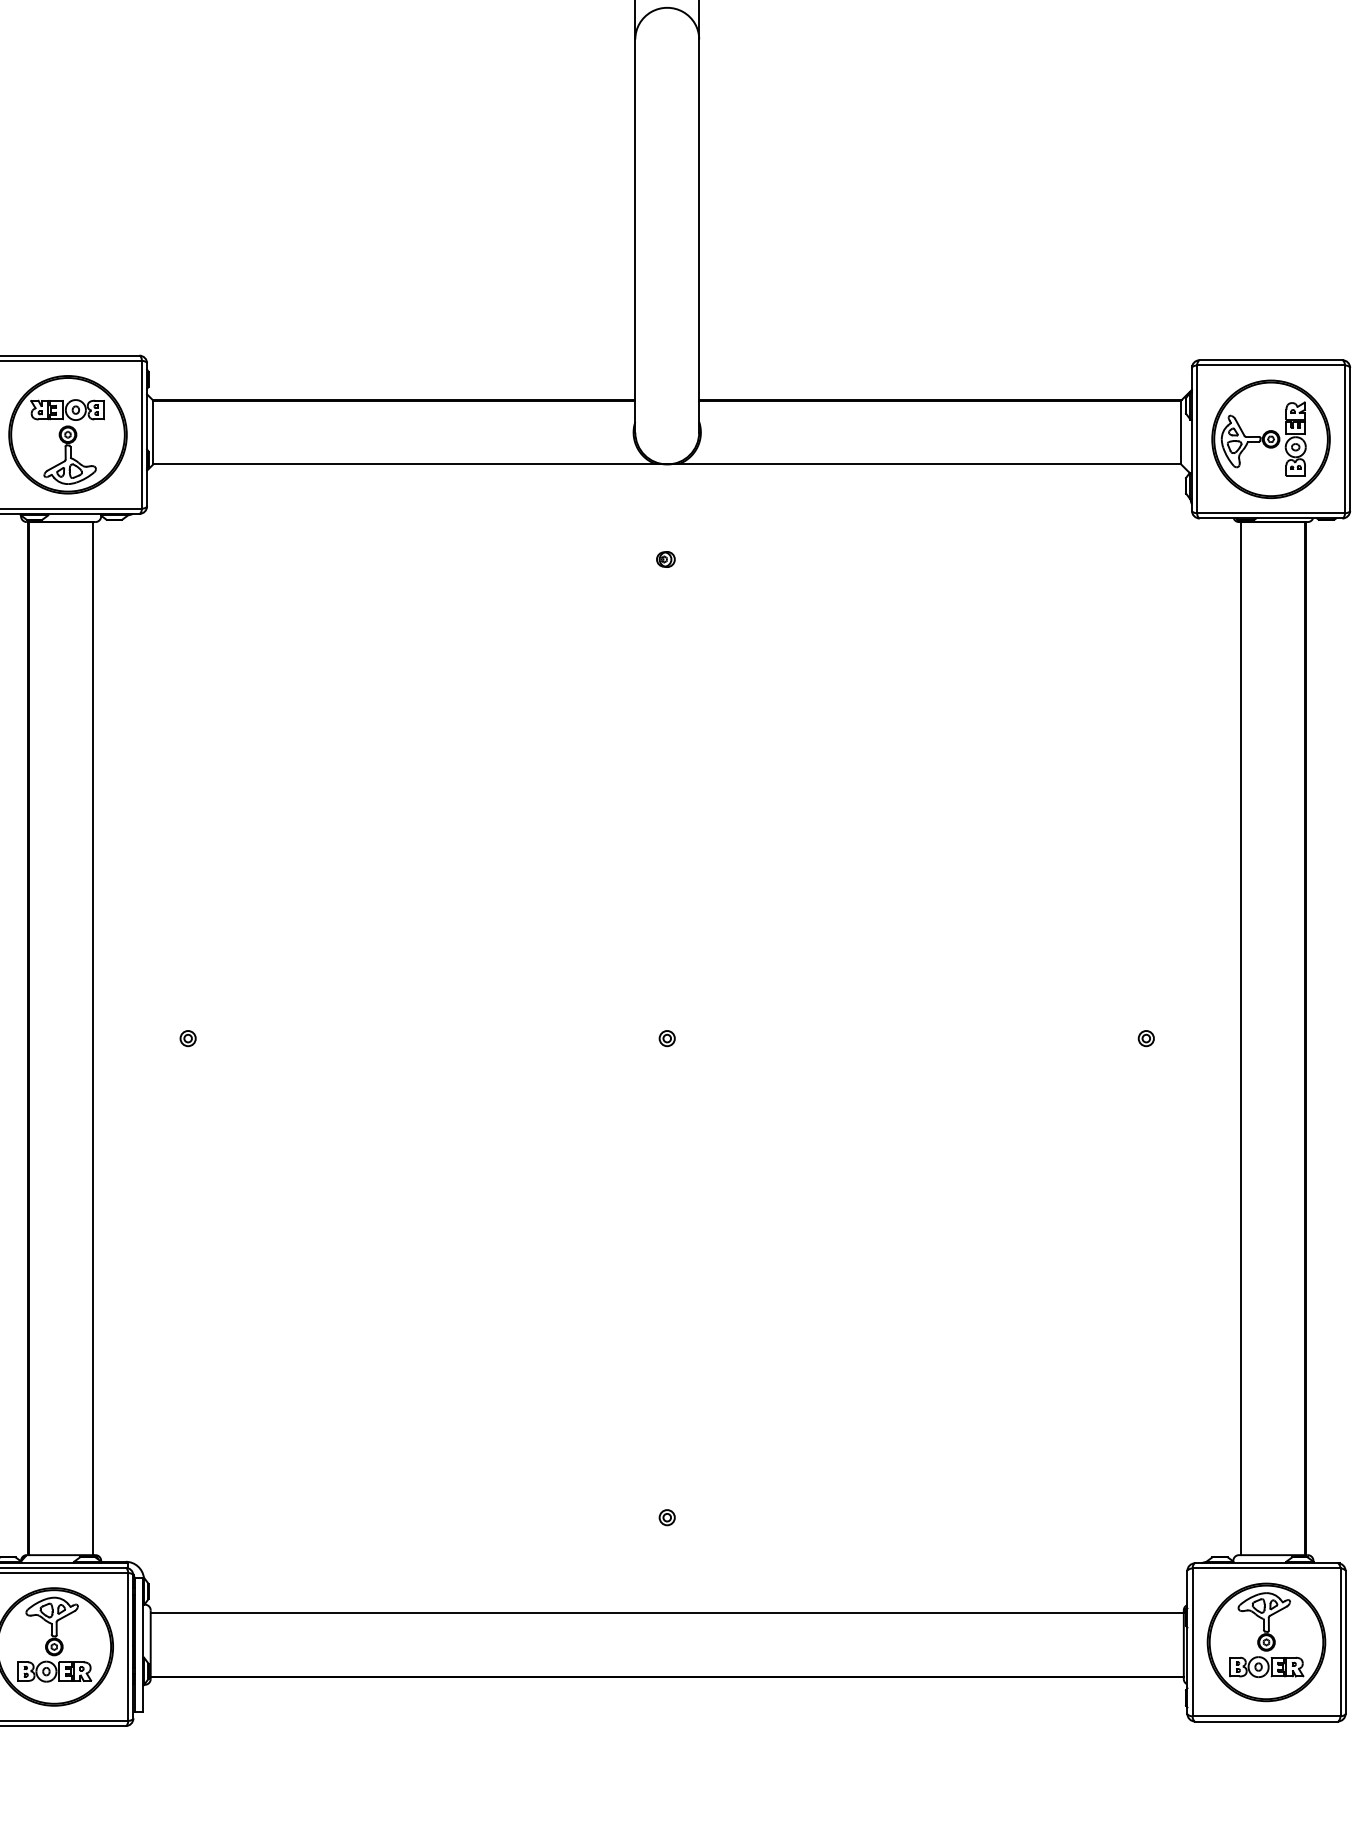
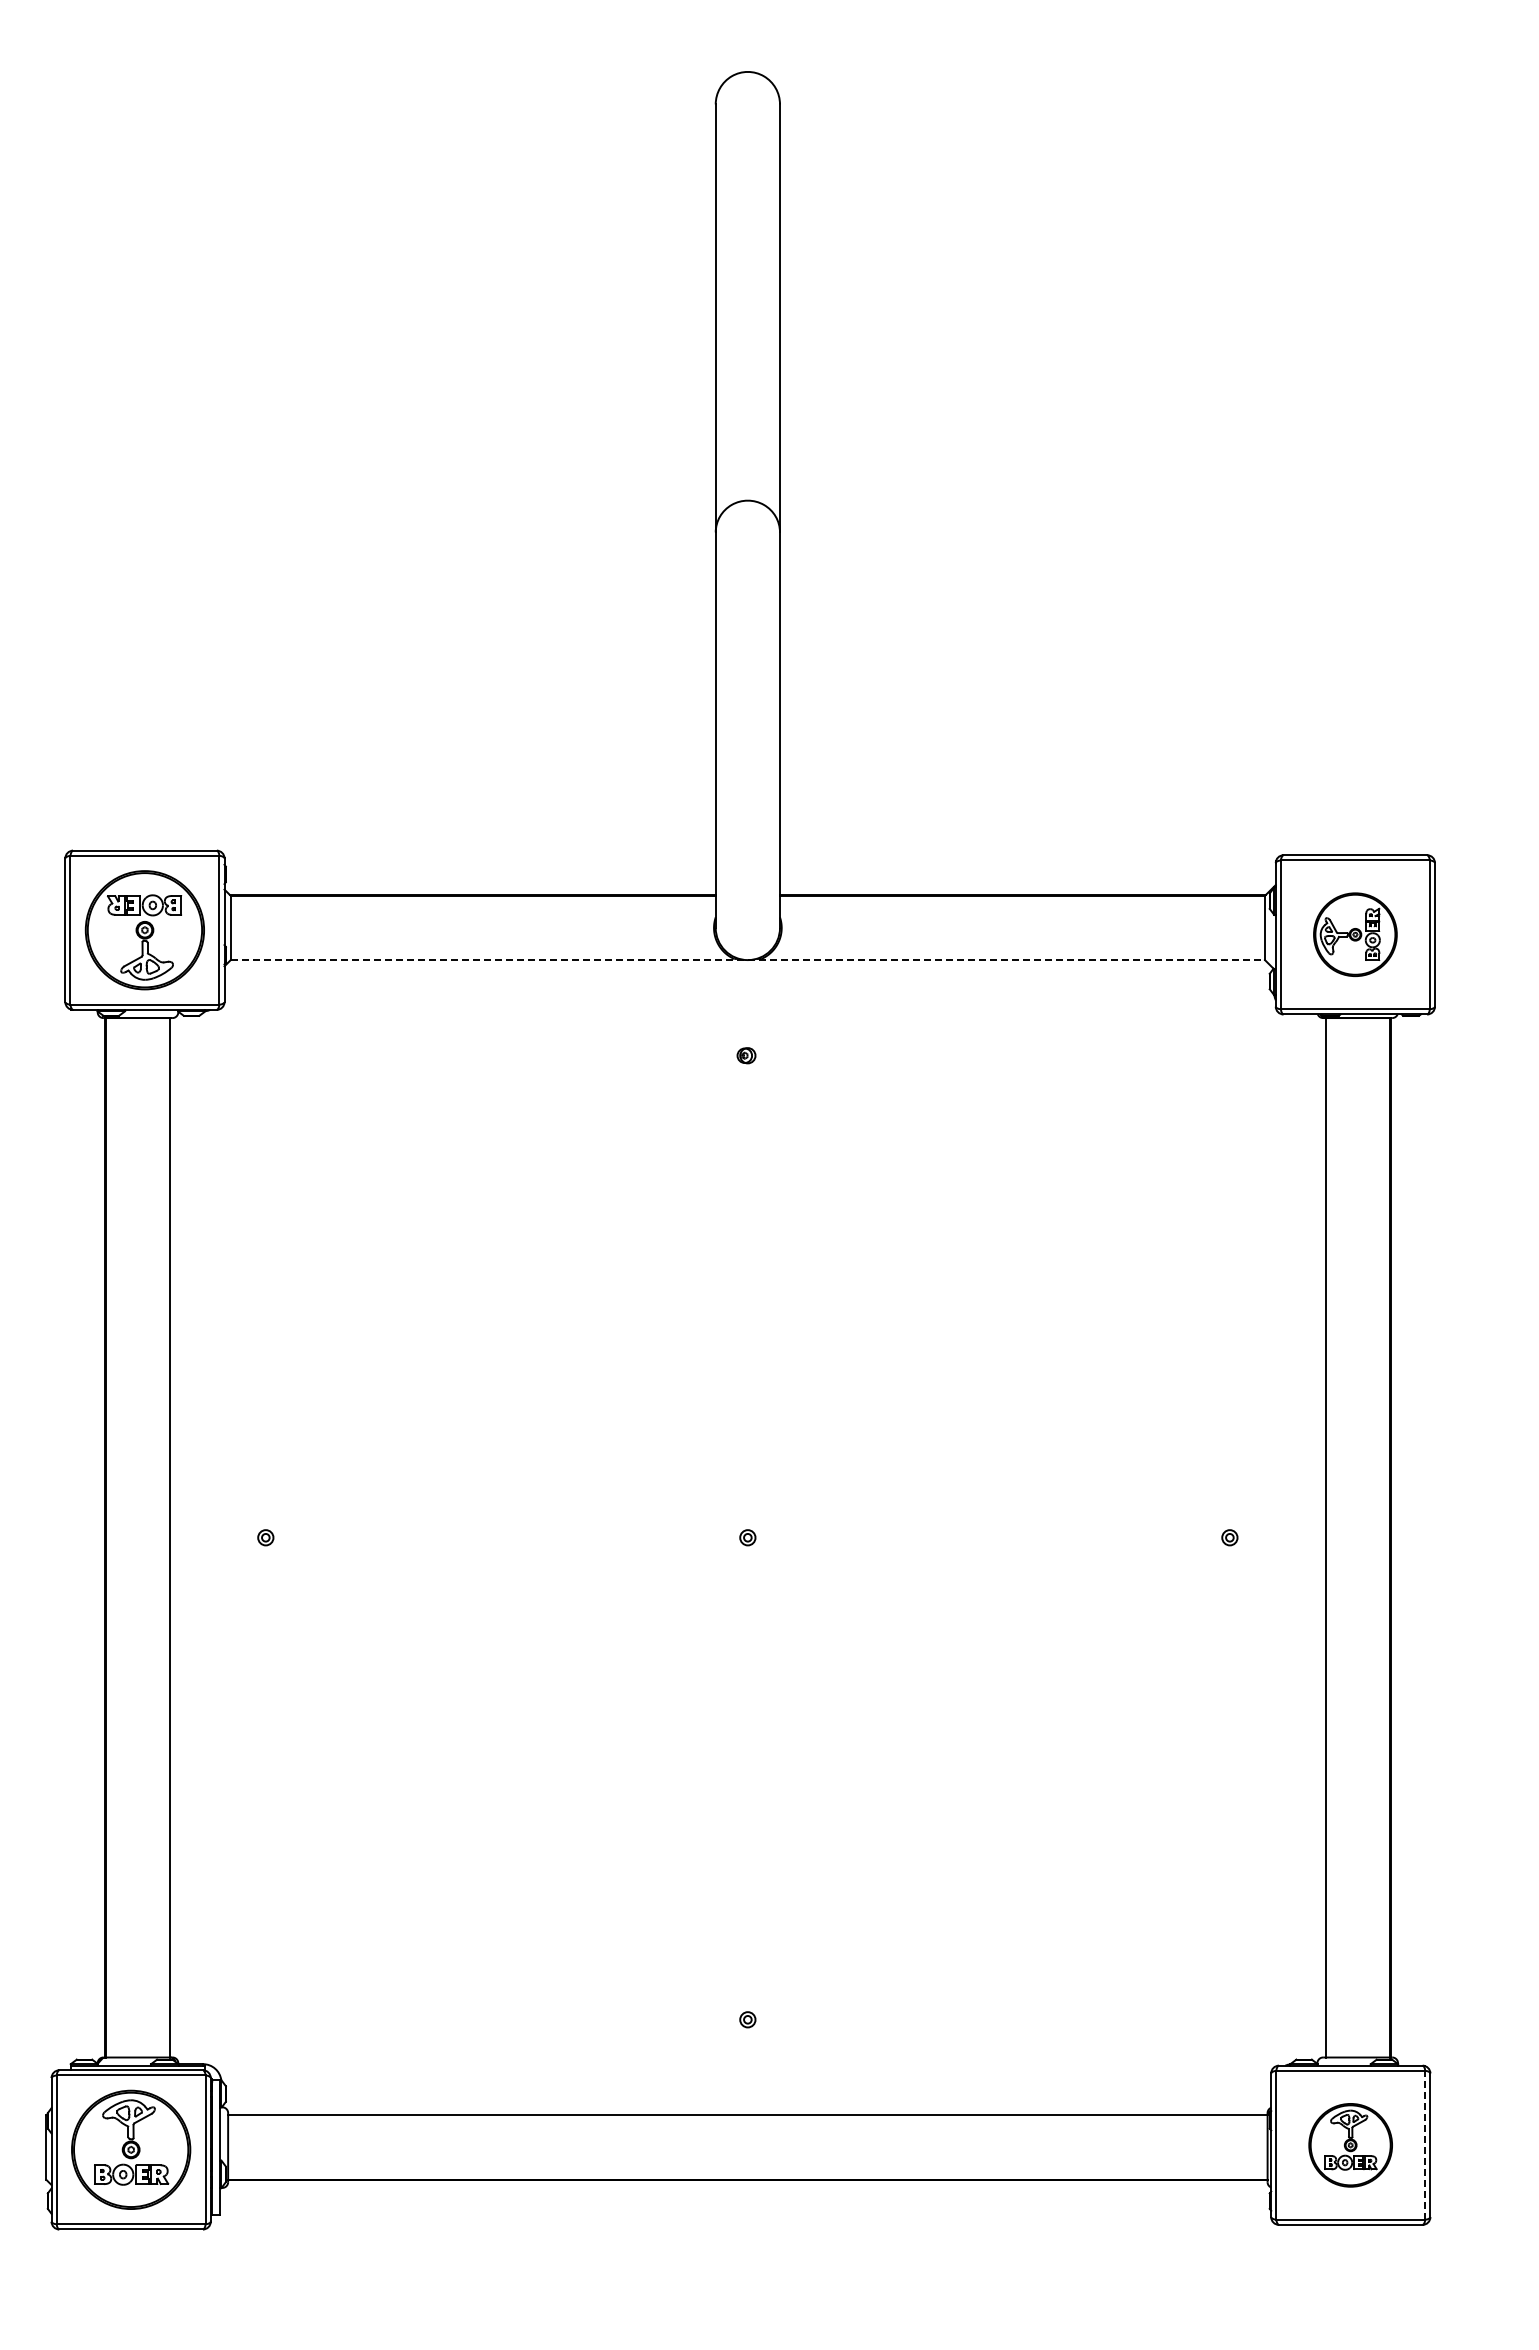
part: (1271, 439) -> (1355, 934), size x0.7
line: (667, 464) -> (748, 960), solid -> dashed
line: (1340, 1641) -> (1425, 2144), solid -> dashed
part: (1266, 1642) -> (1350, 2145), size x0.7

